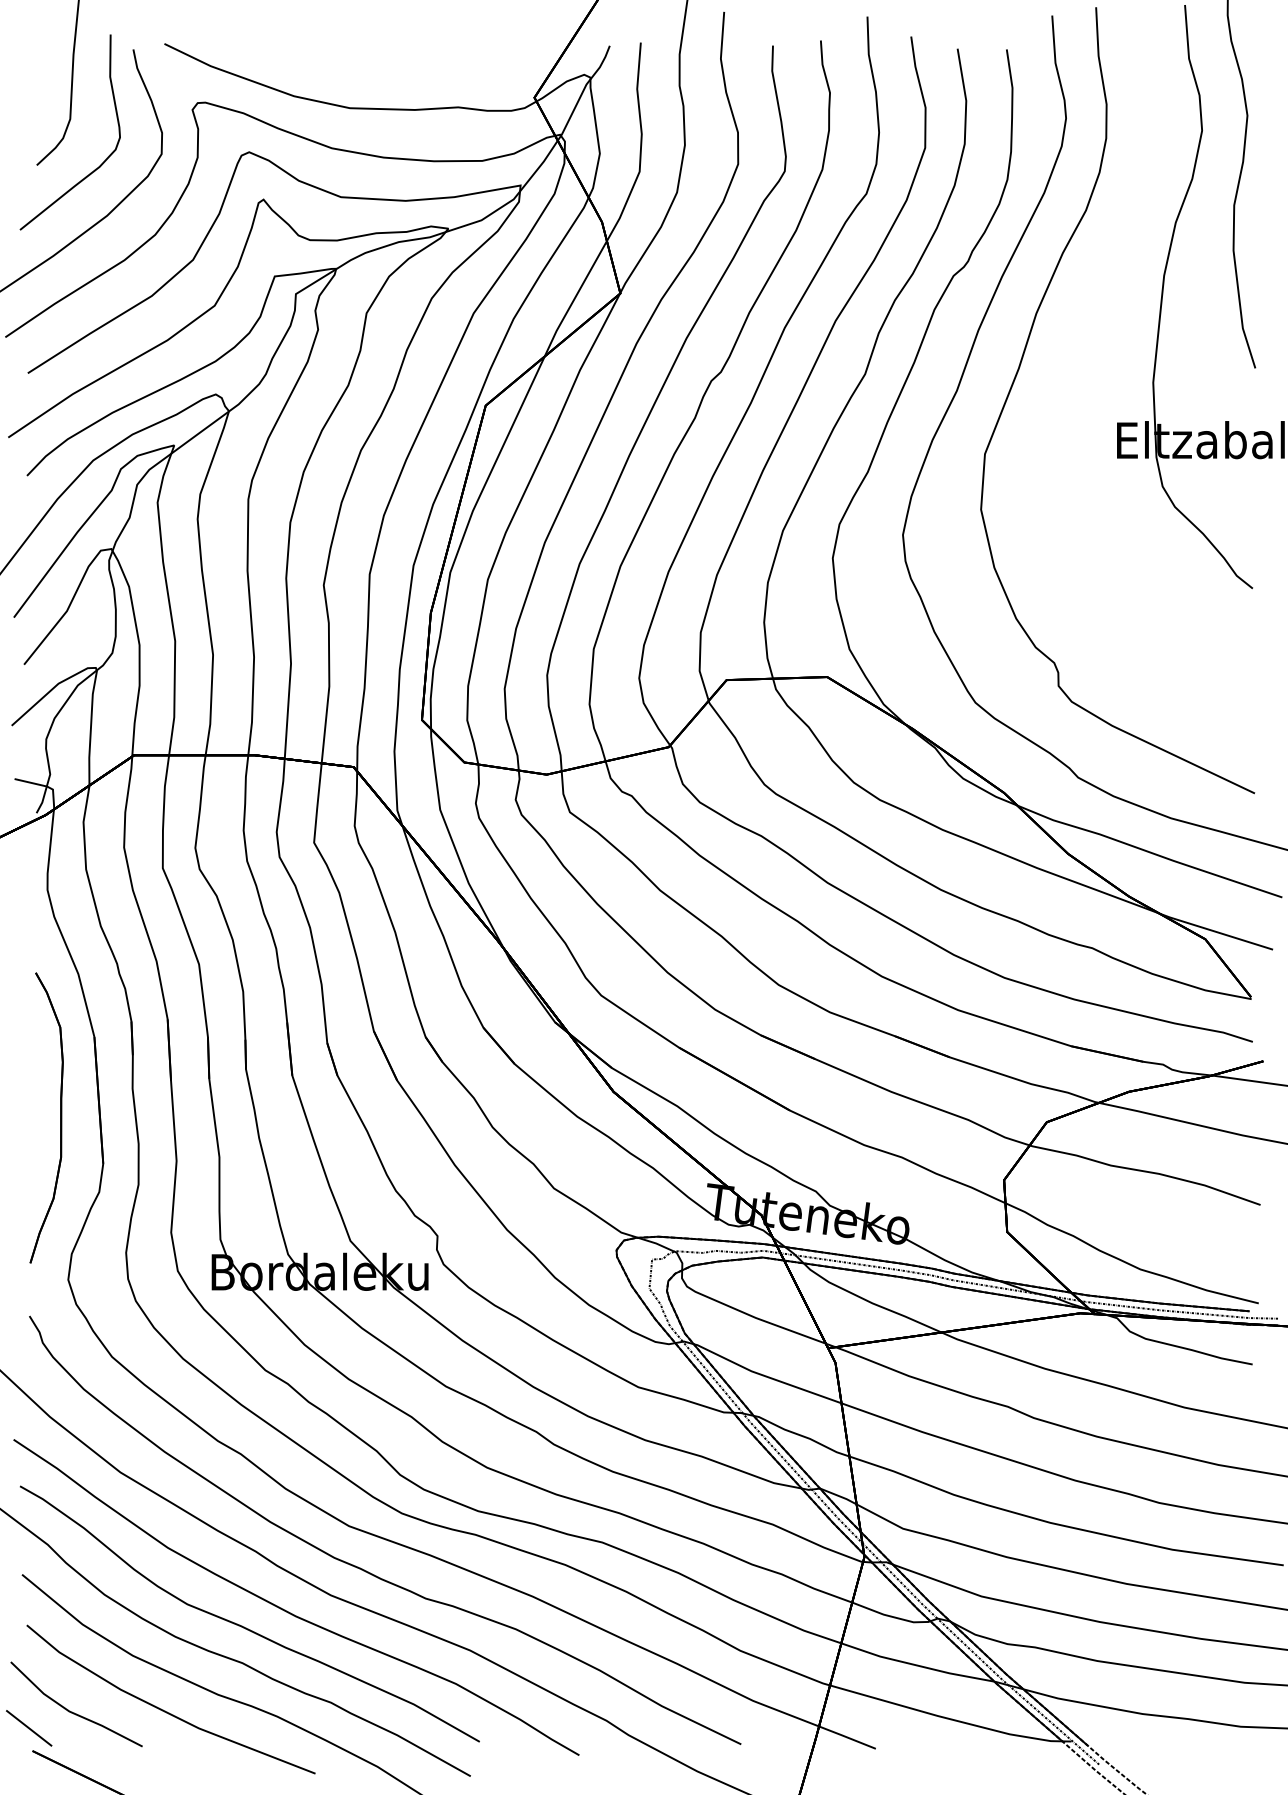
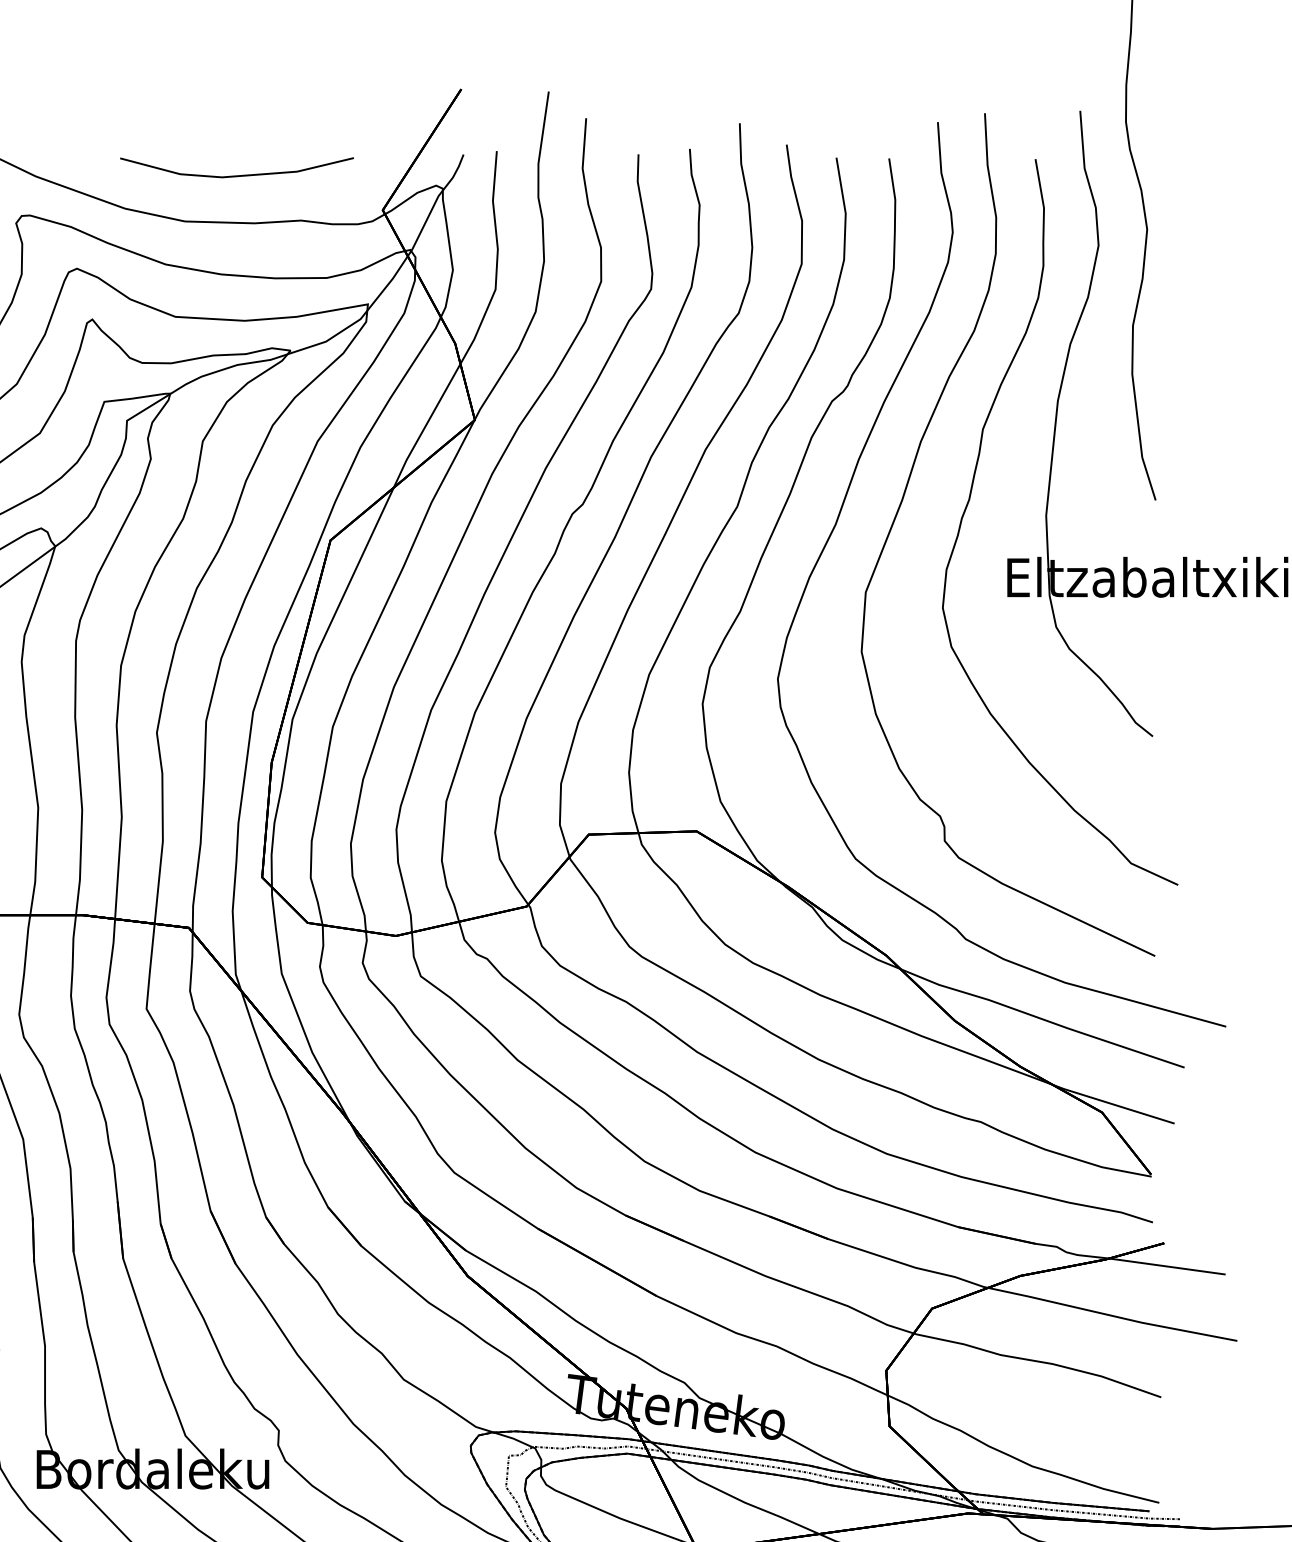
line: (401, 64) -> (240, 174), added
part: (1082, 368) -> (970, 500), added

